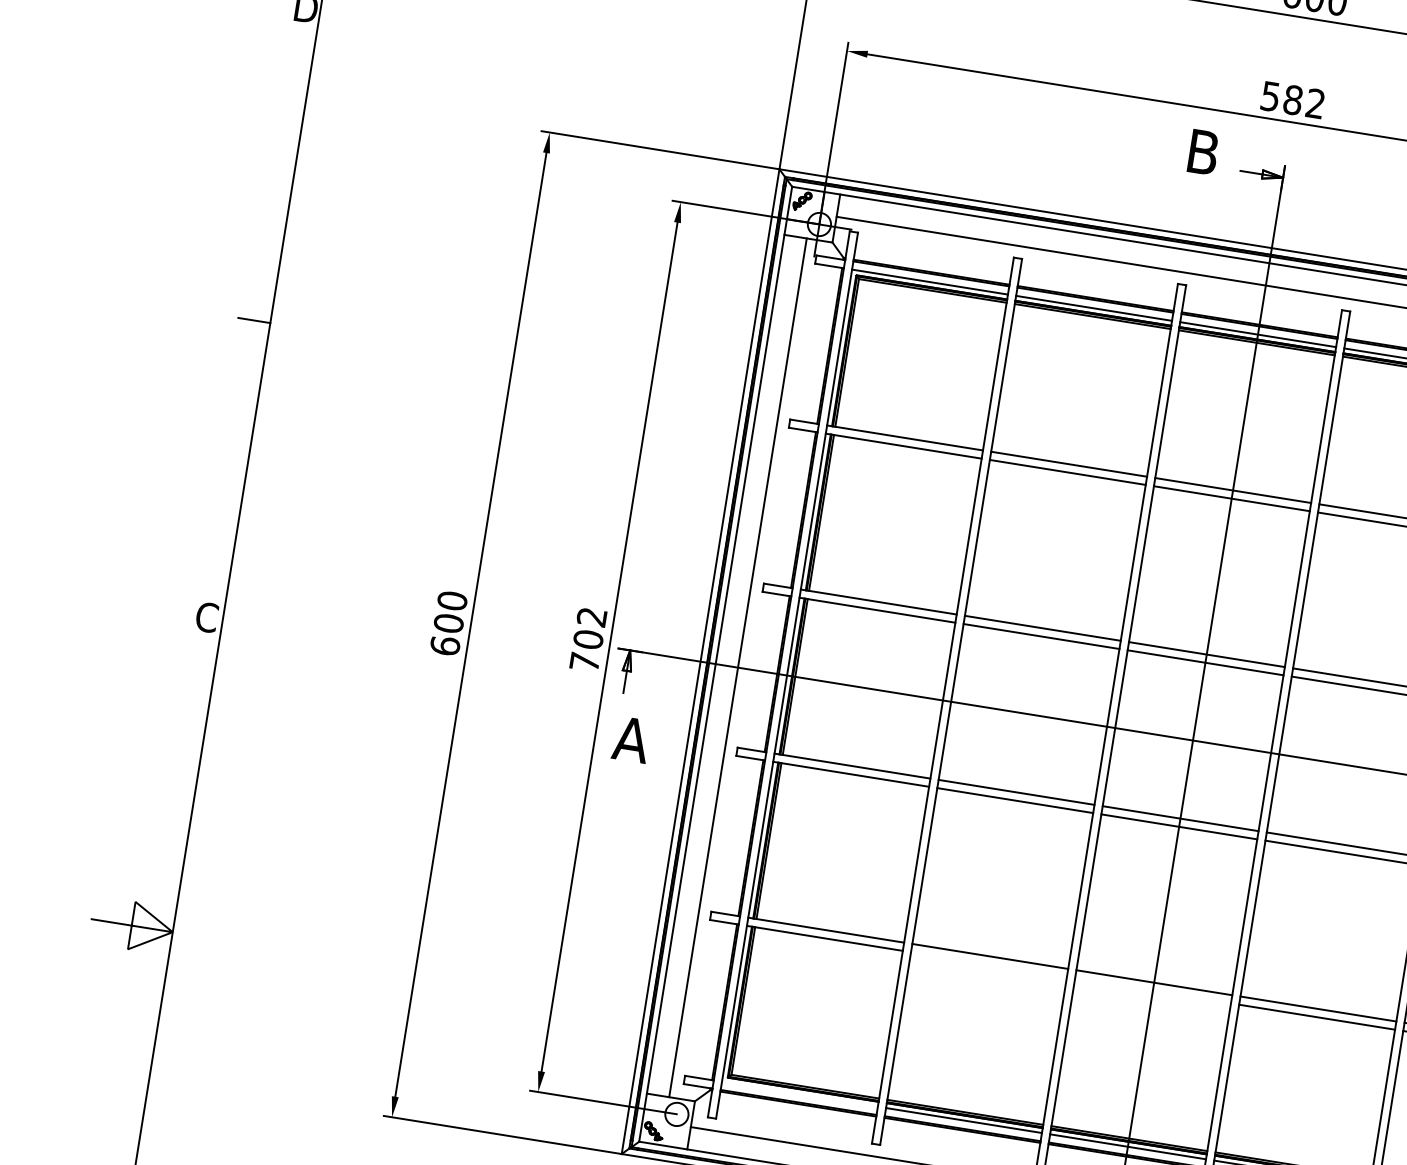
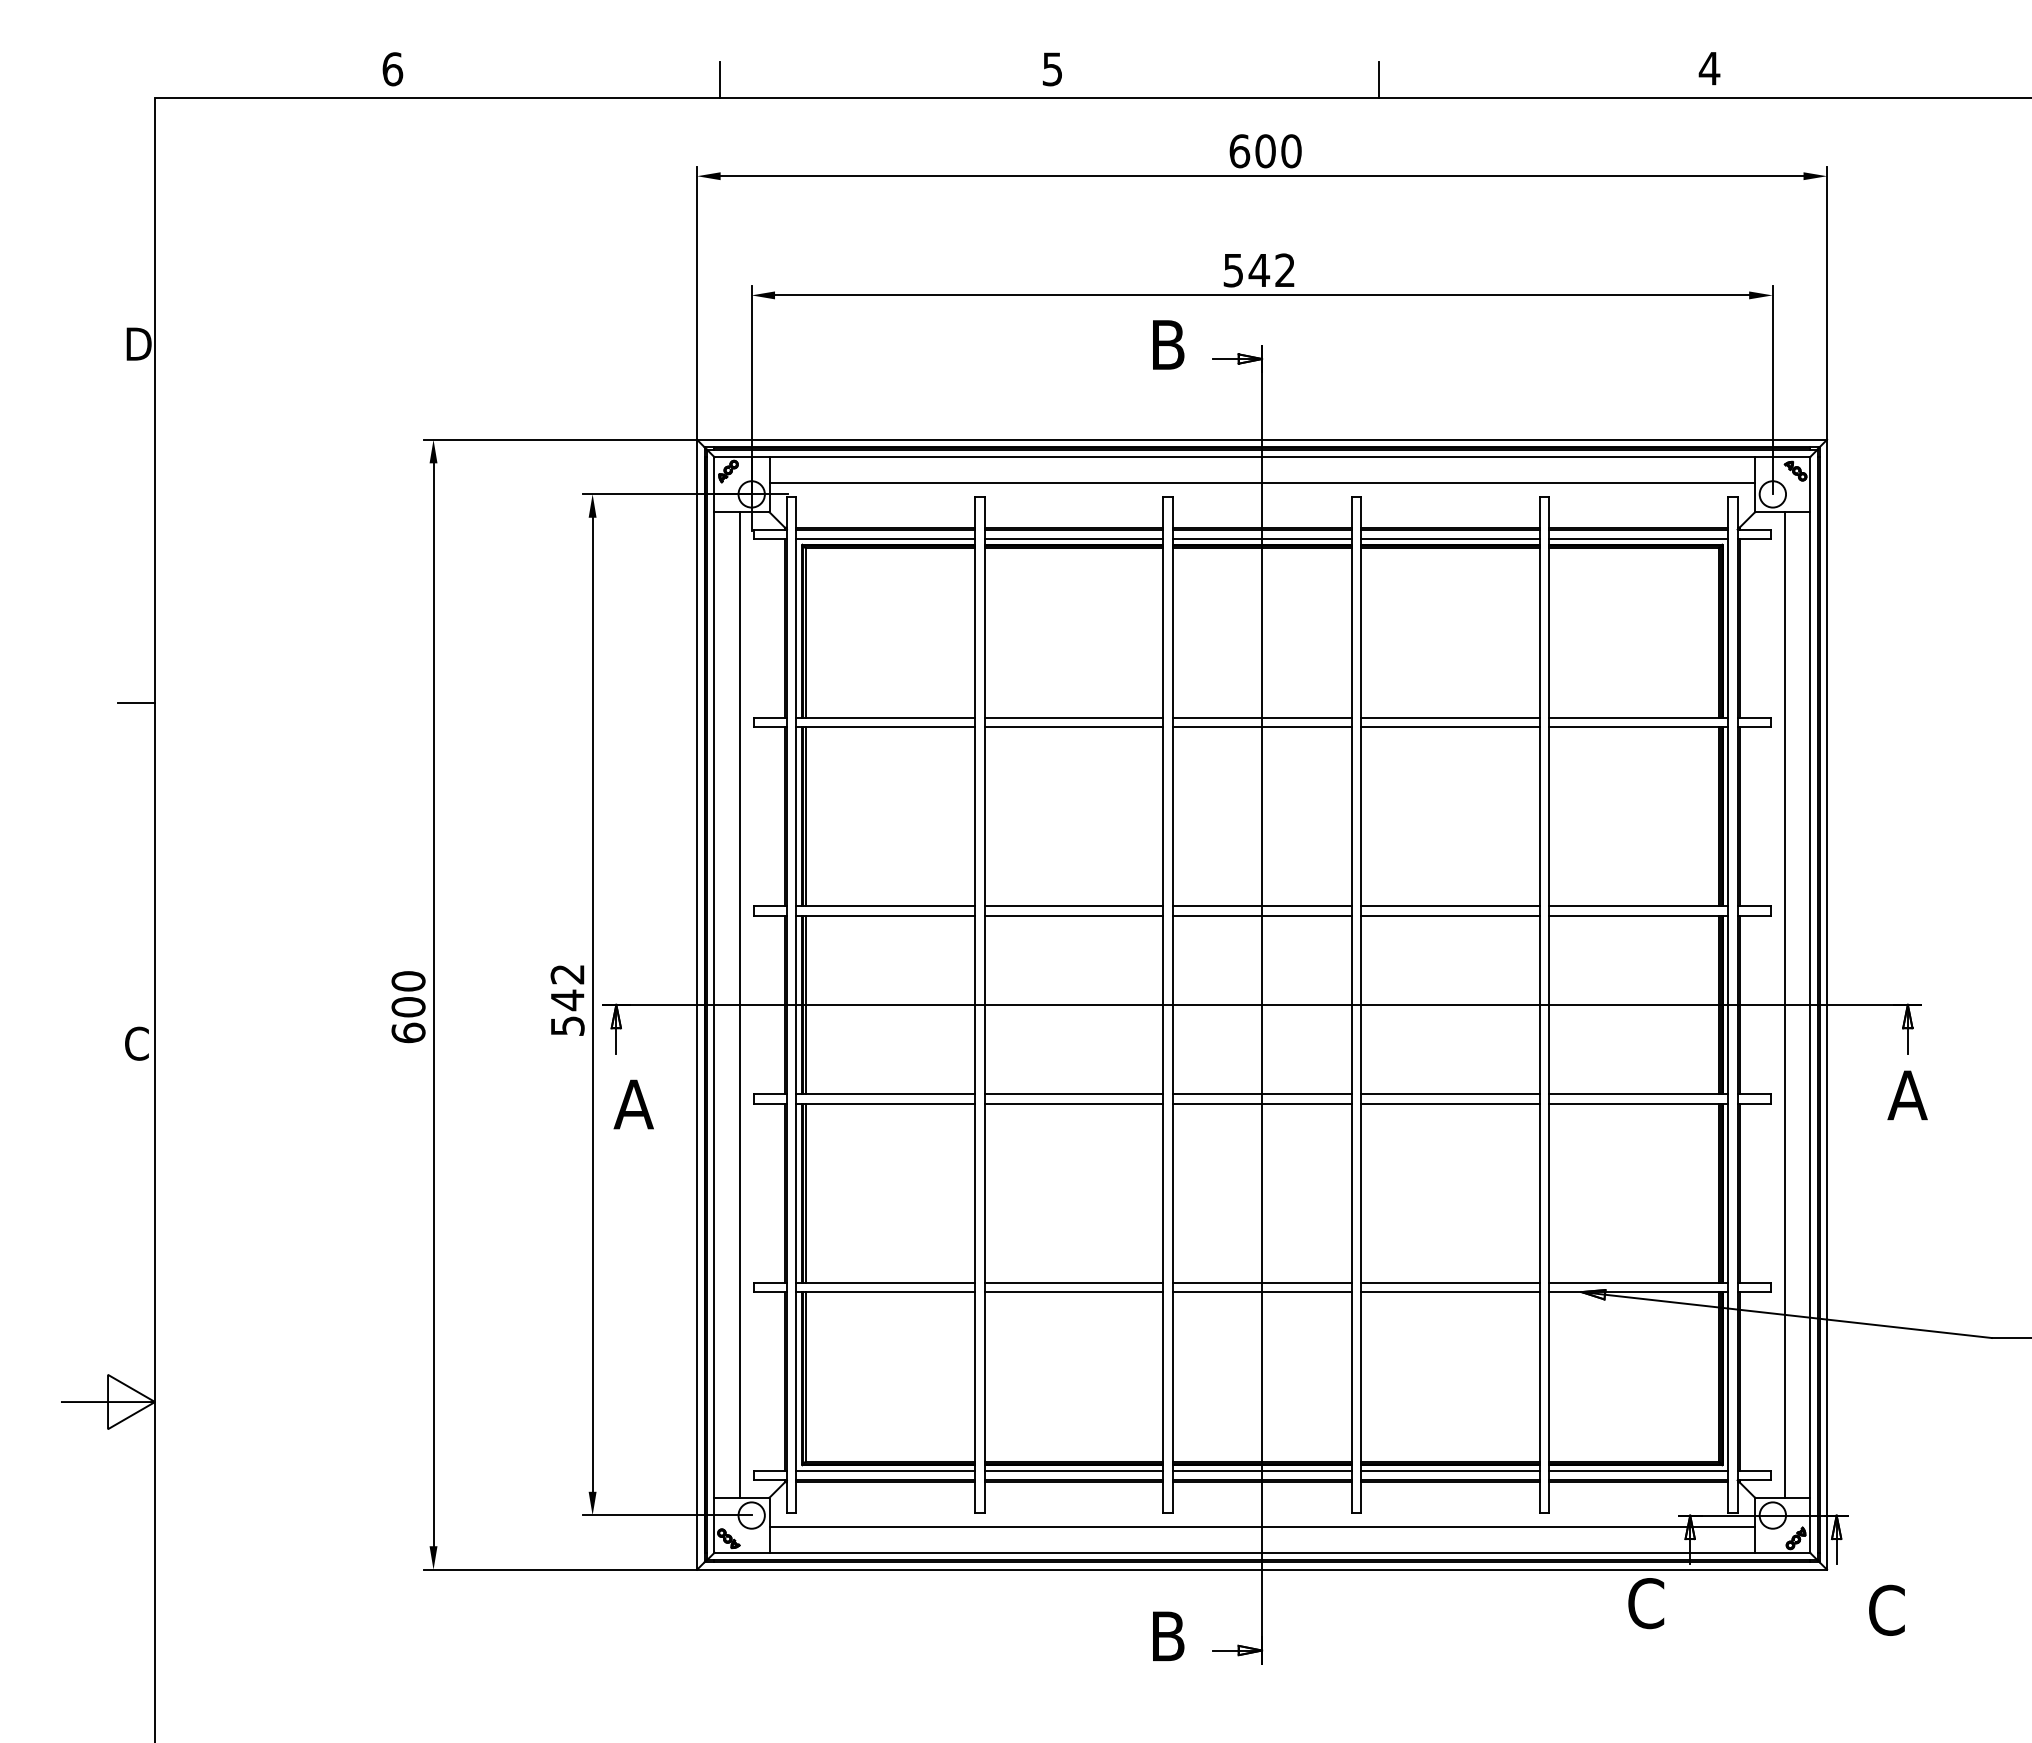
text: (1293, 100) -> (1259, 270), 582 -> 542
text: (586, 650) -> (567, 1012), 702 -> 542
line: (988, 964) -> (1073, 1292), added
line: (1152, 991) -> (1261, 1292), added
line: (799, 1093) -> (885, 1470), added

